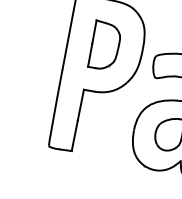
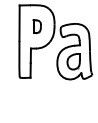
part: (106, 45) -> (37, 26), size x0.6

